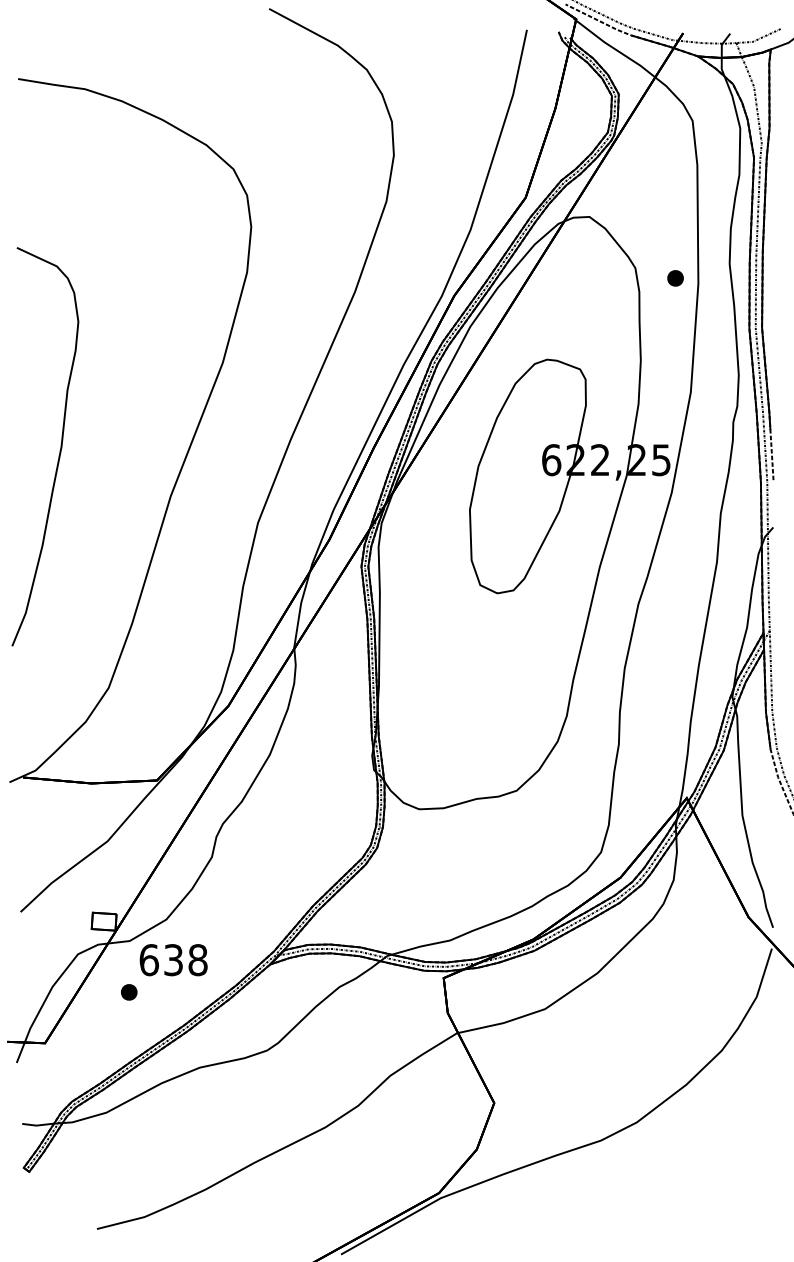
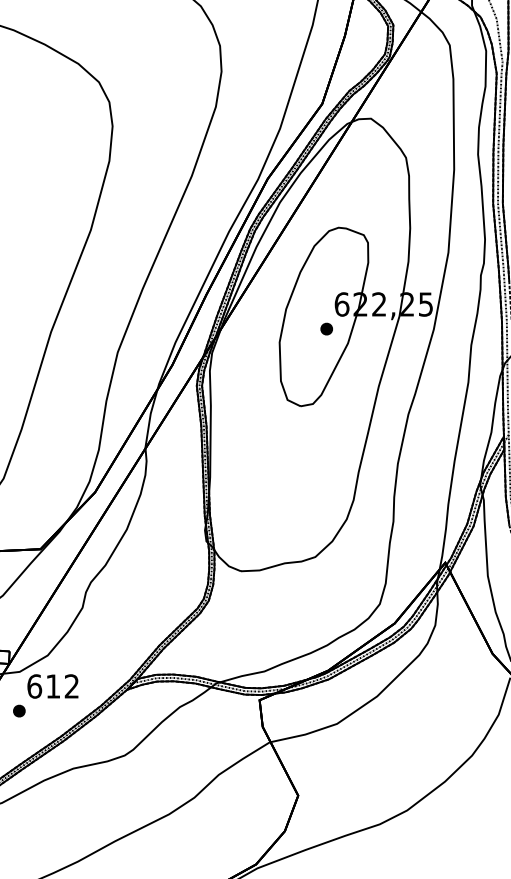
part: (675, 278) -> (326, 329), moved
text: (185, 960) -> (62, 686), 638 -> 612

